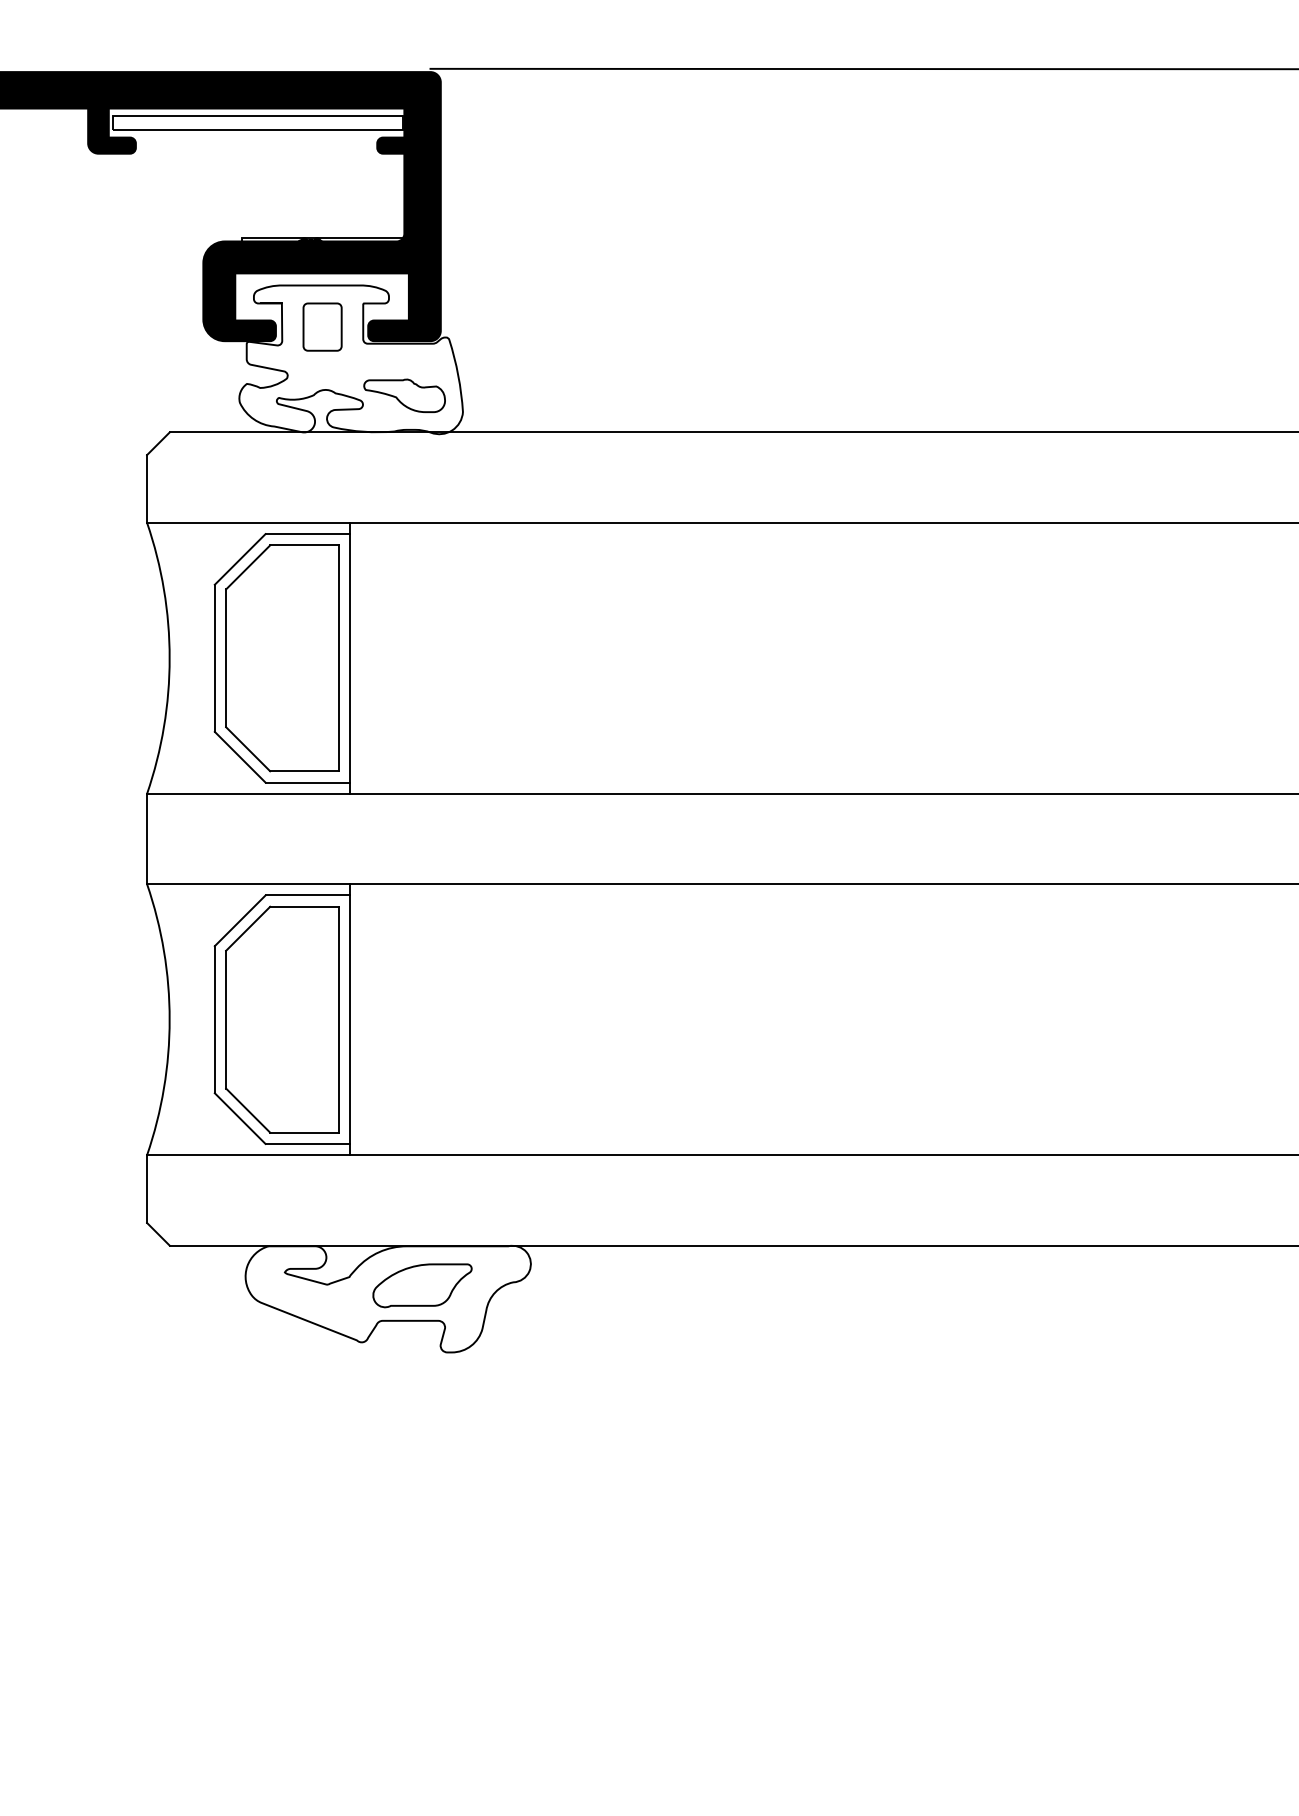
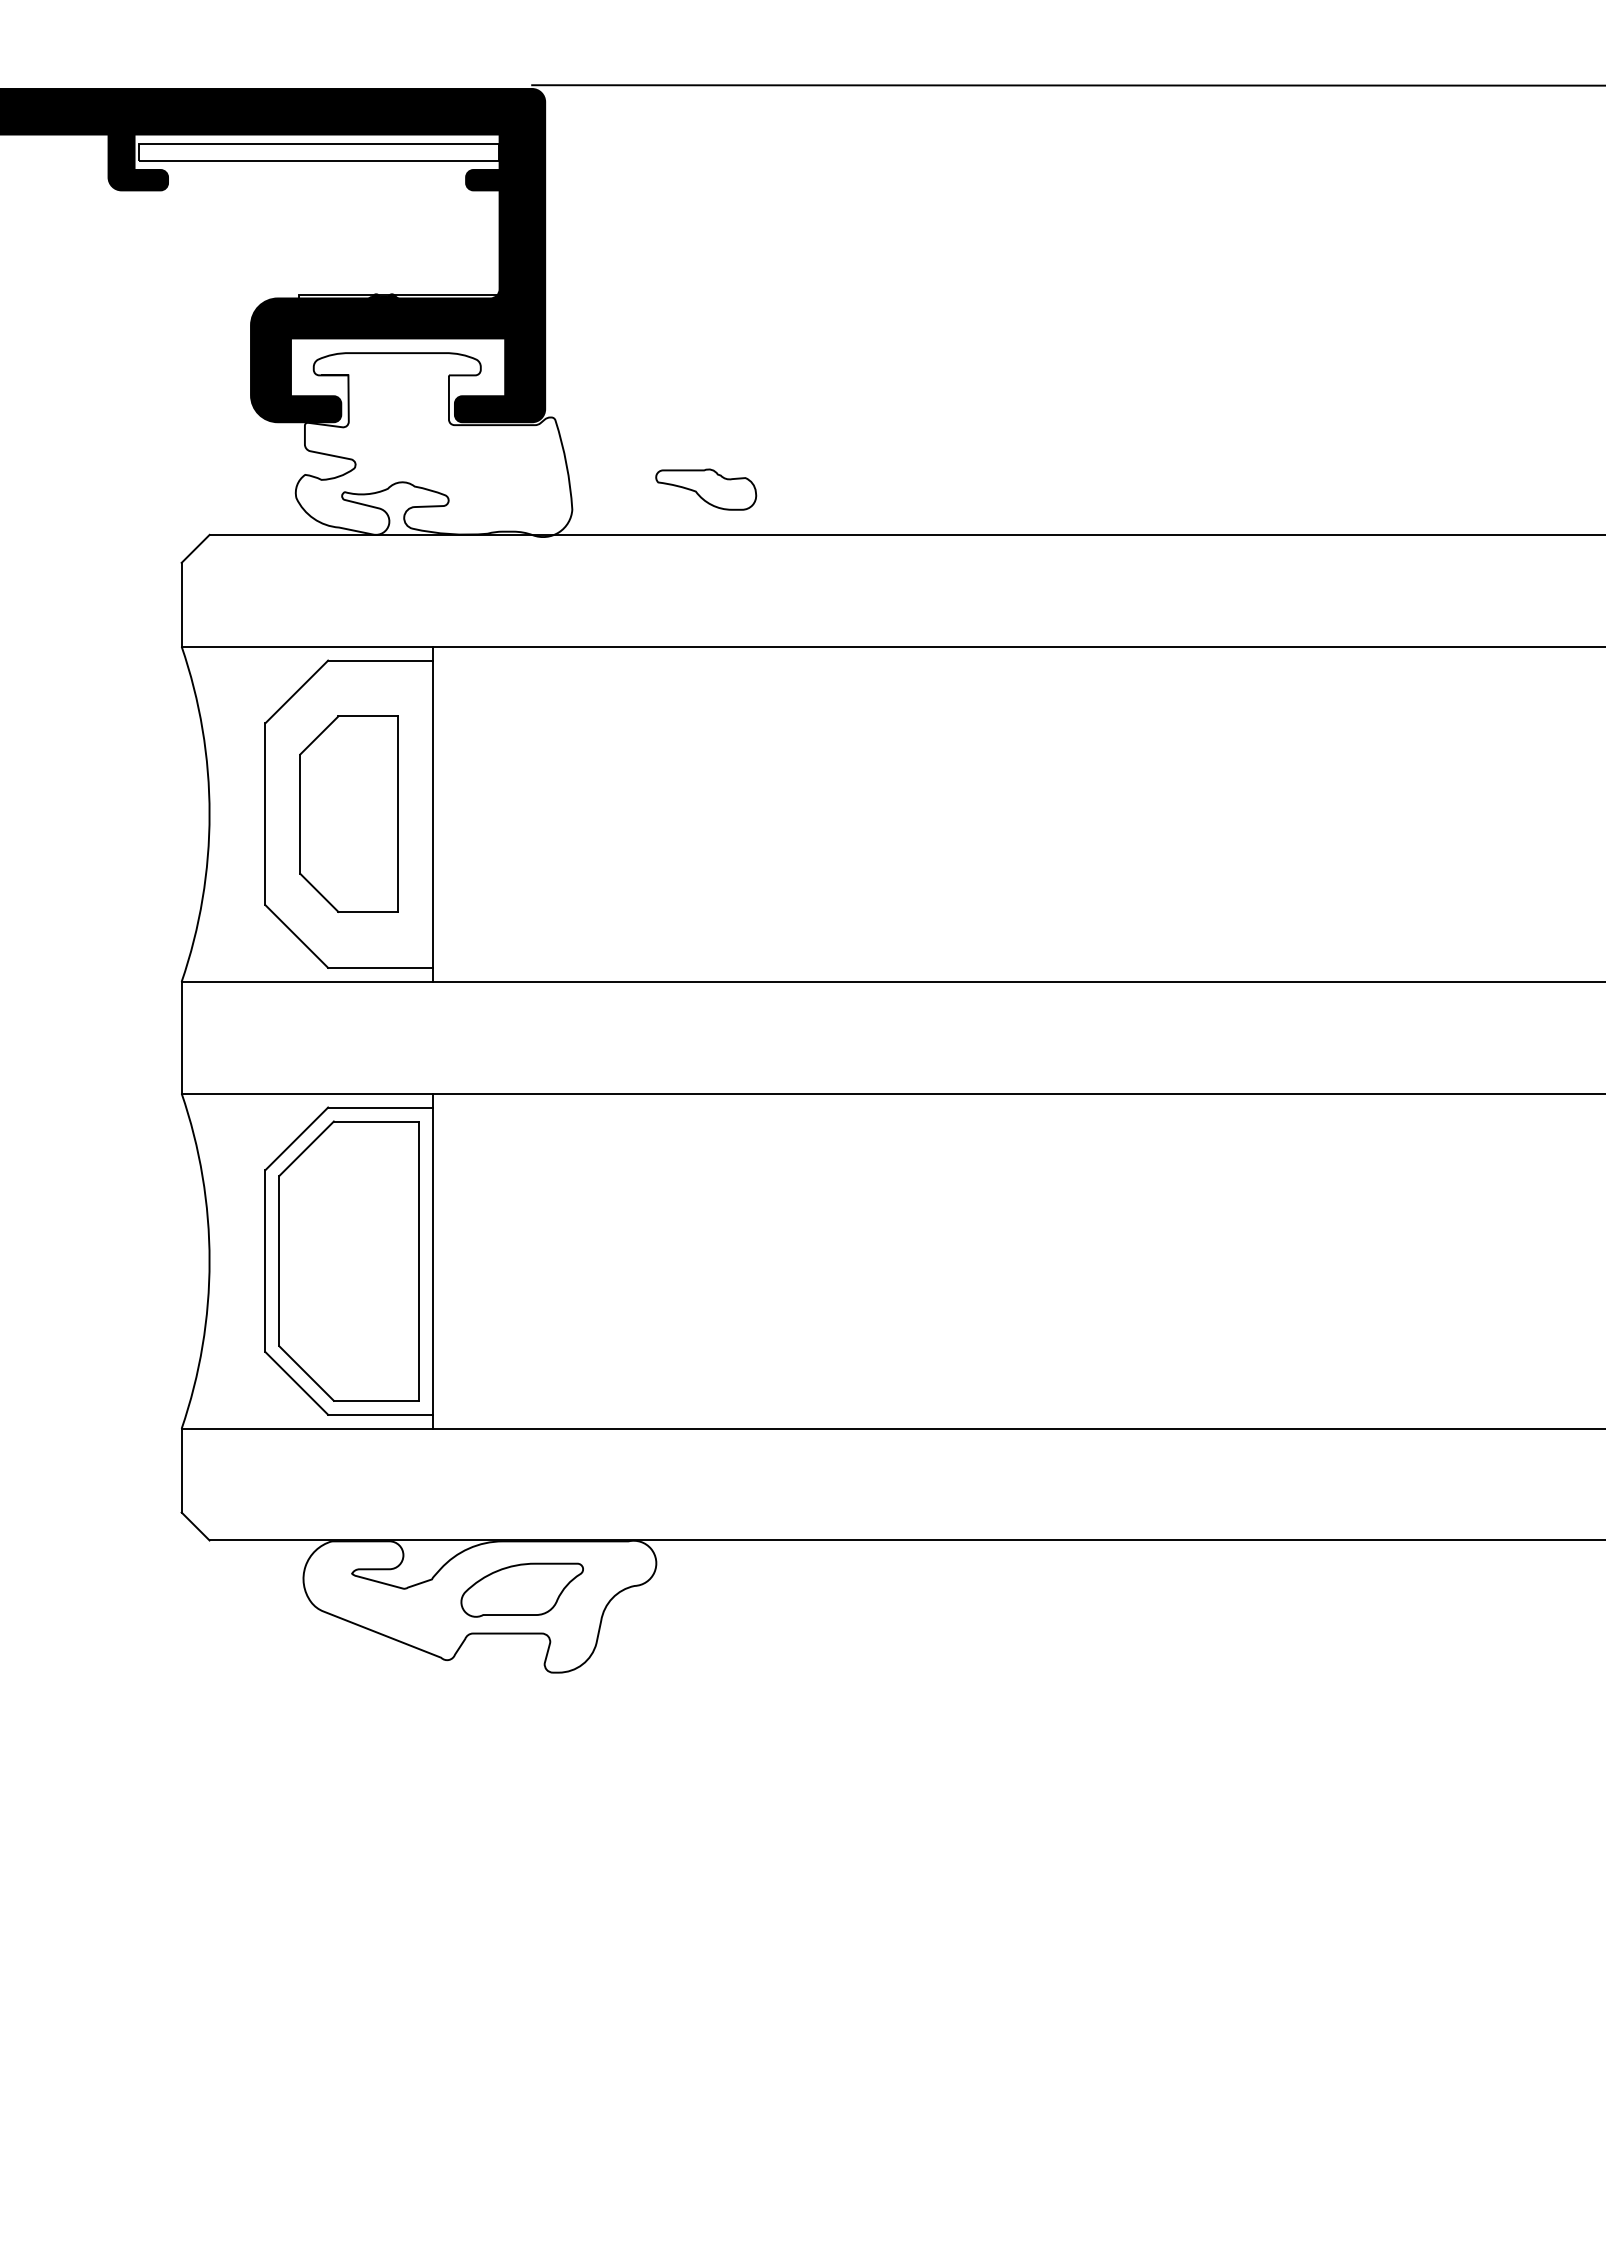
part: (322, 327) -> (398, 404), removed
part: (404, 395) -> (706, 489), moved
part: (281, 657) -> (348, 813), size x0.7

